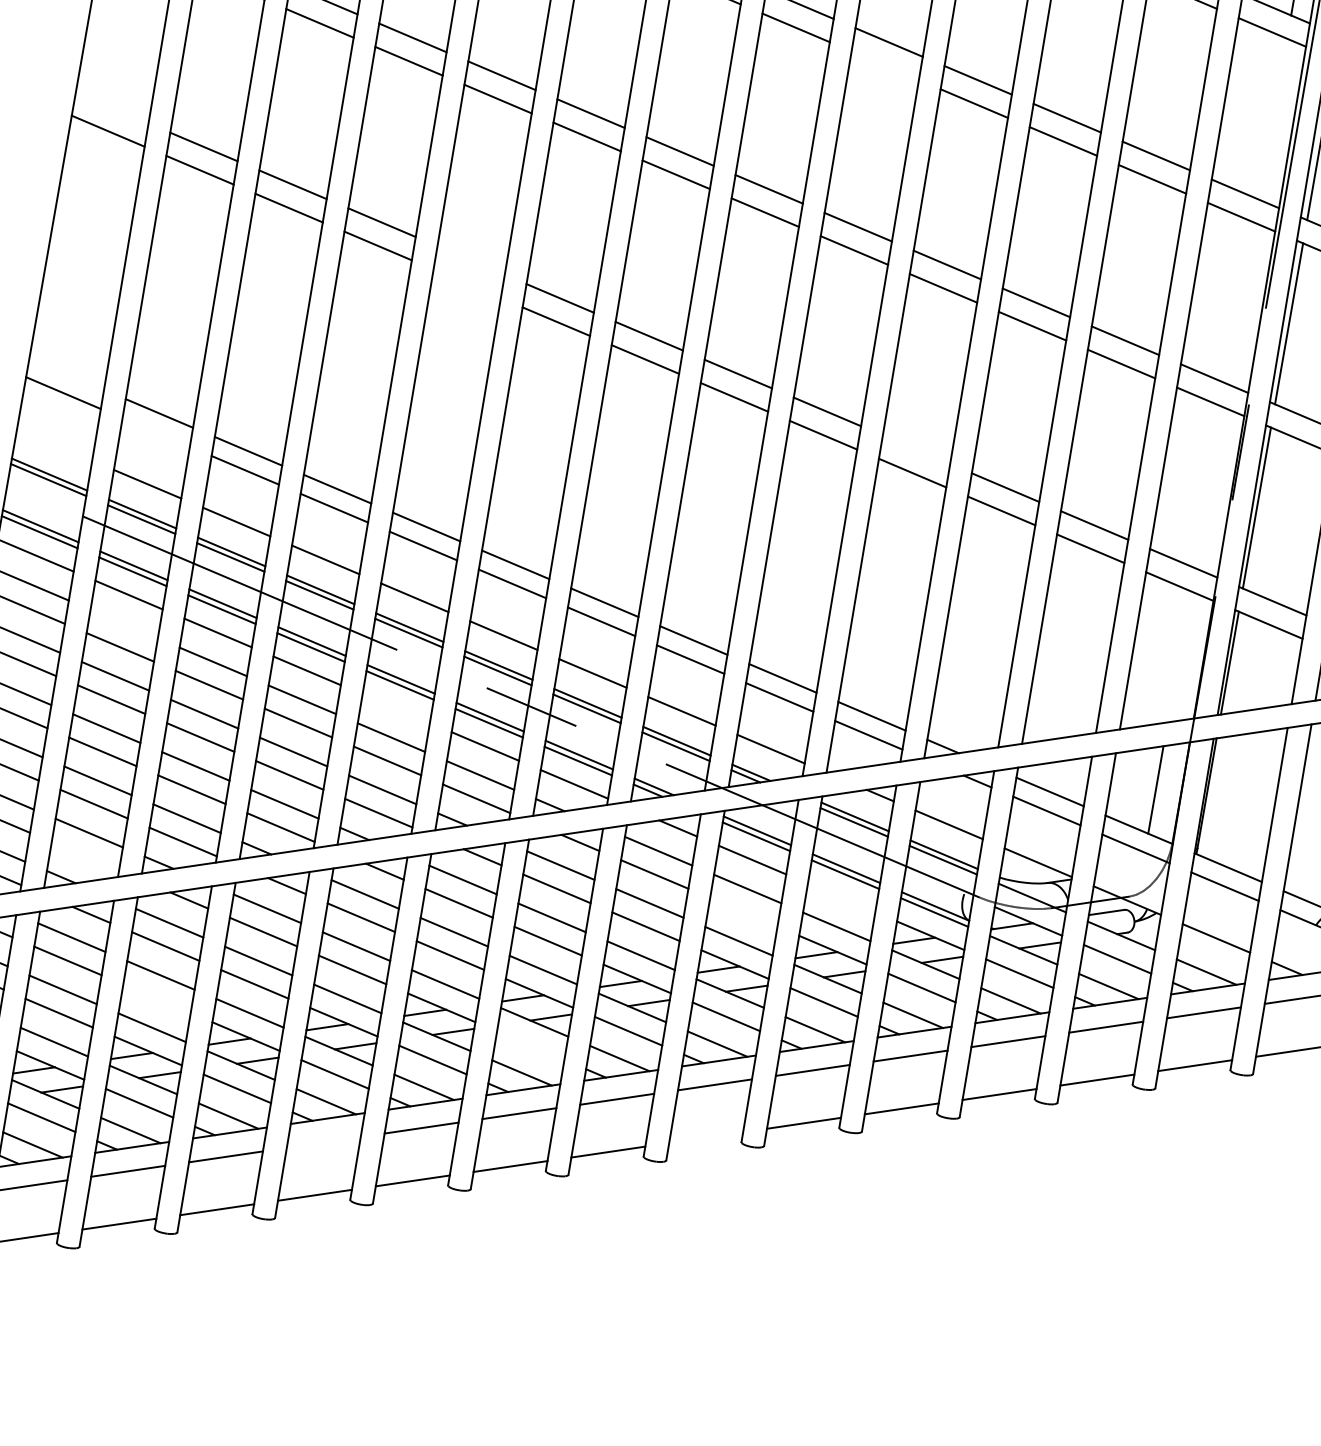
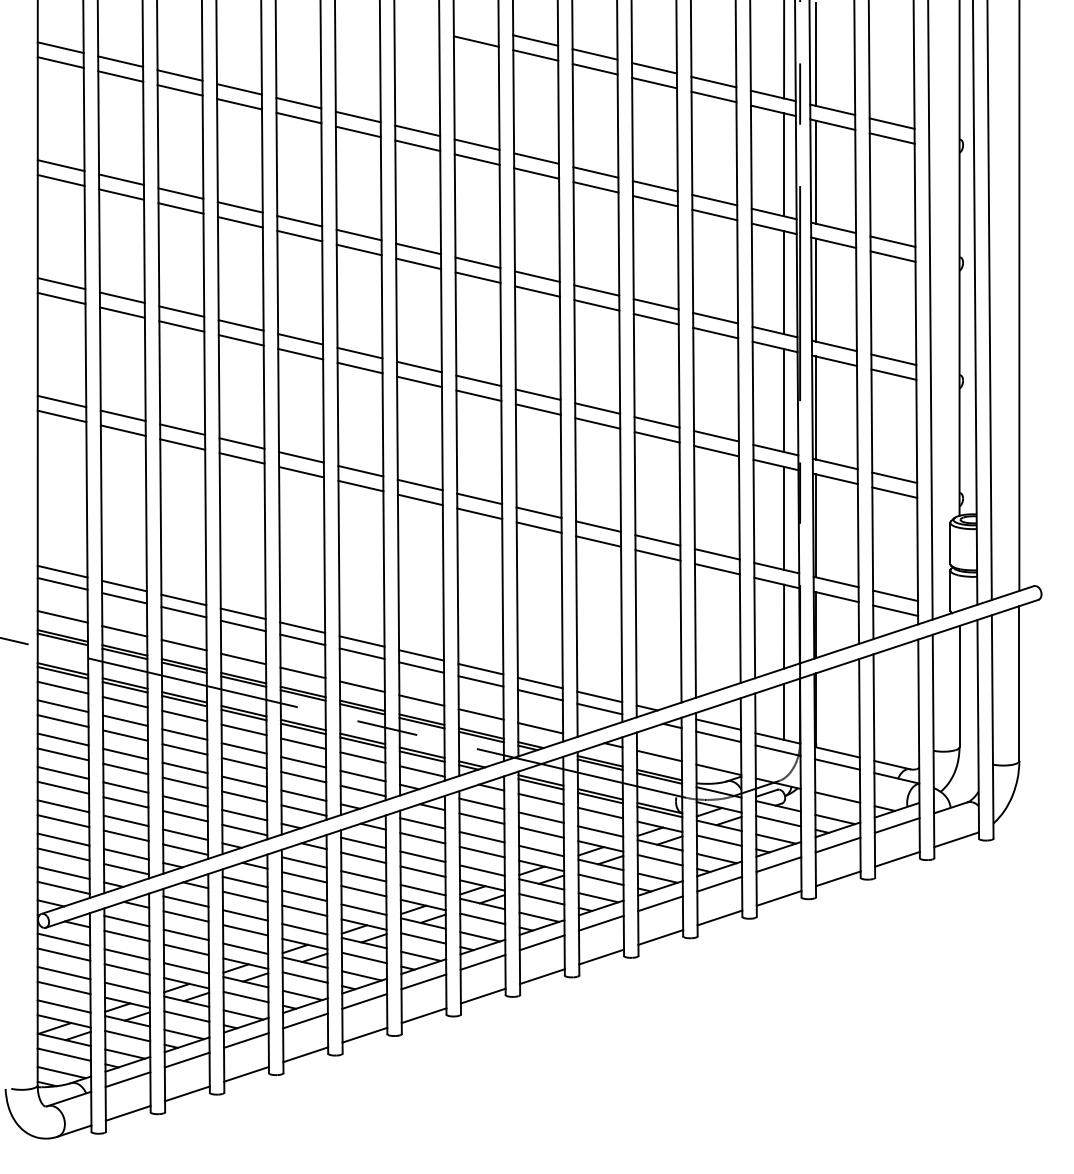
line: (885, 65) -> (537, 291), added
line: (111, 107) -> (61, 401), added
line: (1273, 119) -> (784, 282), added
line: (469, 260) -> (300, 457), added
line: (467, 284) -> (301, 472), added
line: (1241, 303) -> (784, 400), added
line: (66, 373) -> (62, 571), added
line: (156, 432) -> (124, 598), added
line: (54, 444) -> (62, 616), added
line: (916, 449) -> (598, 526), added
line: (1209, 486) -> (784, 517), added
line: (122, 623) -> (124, 720), added
line: (1179, 656) -> (784, 626), added
line: (396, 708) -> (303, 743), added
line: (85, 855) -> (126, 868), added
line: (841, 897) -> (600, 812), added
line: (742, 911) -> (540, 832), added
line: (155, 998) -> (185, 949), added
line: (530, 1045) -> (423, 938), added
line: (706, 1137) -> (542, 976), added
line: (323, 1141) -> (305, 1020), added

